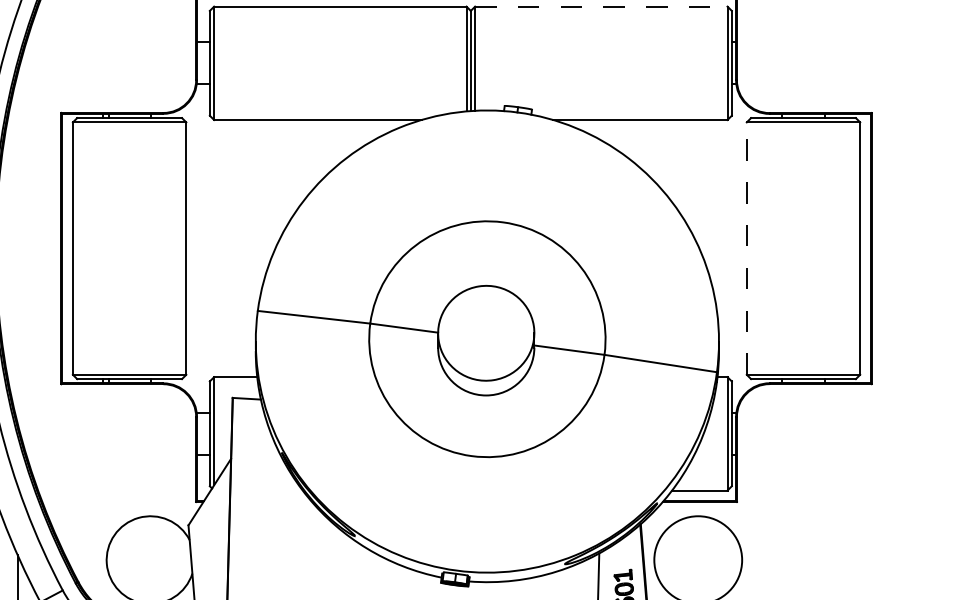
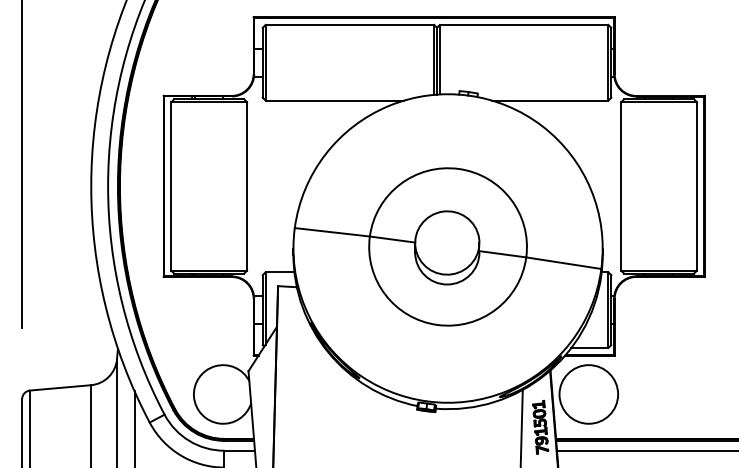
line: (601, 6) -> (524, 24), dashed -> solid
line: (747, 247) -> (621, 185), dashed -> solid

